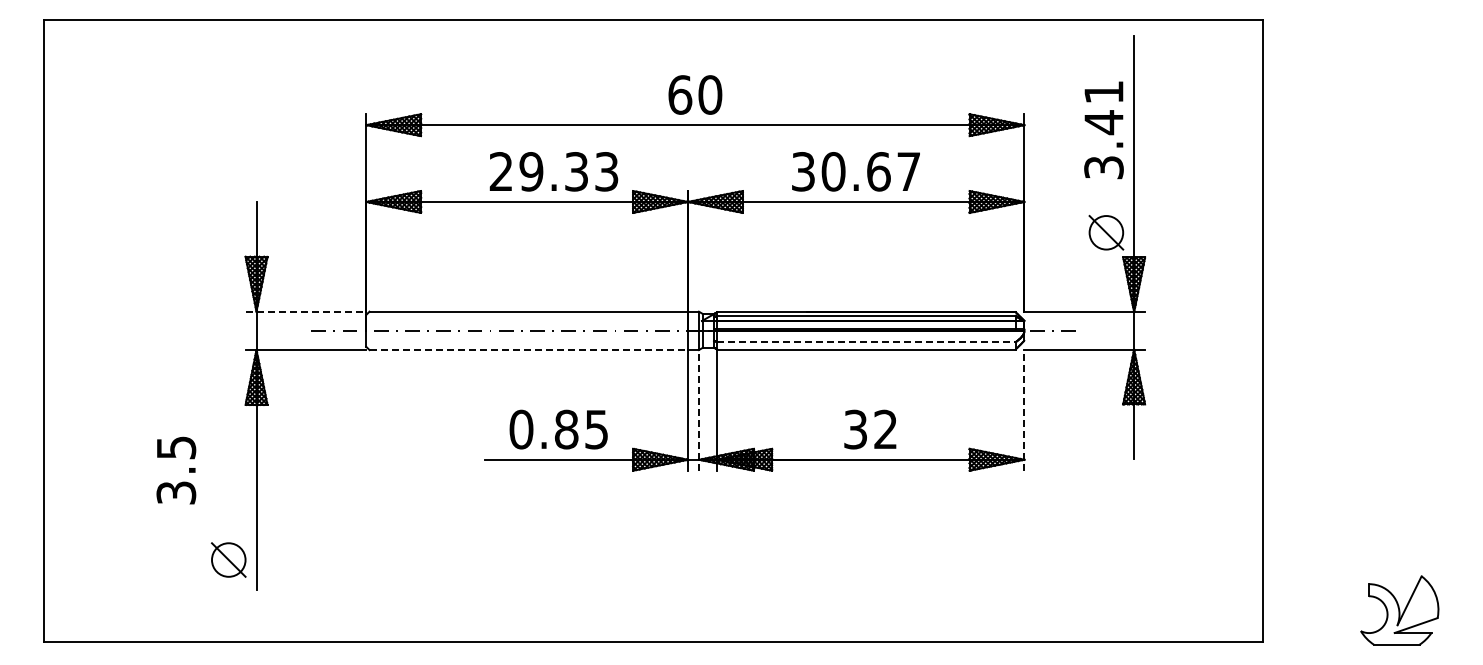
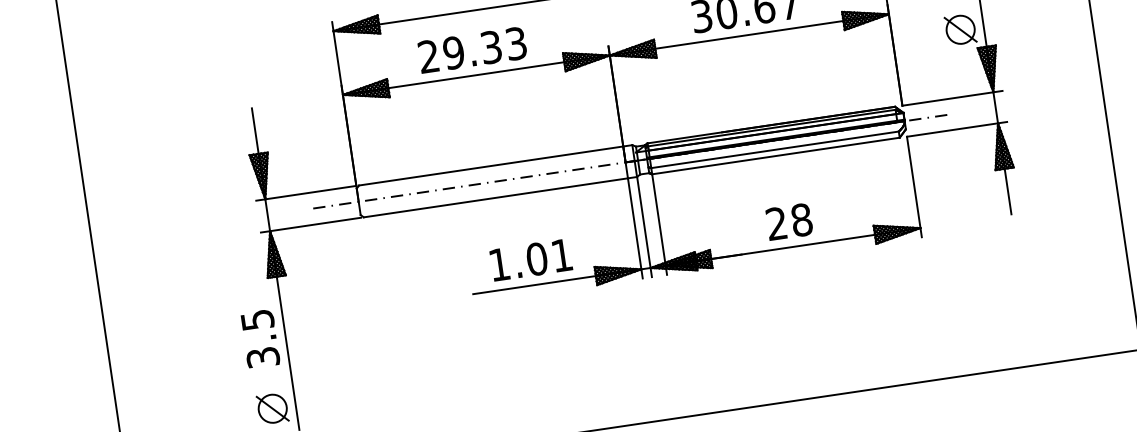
text: (553, 171) -> (472, 49), moved
line: (306, 311) -> (306, 193), dashed -> solid
line: (866, 342) -> (775, 150), dashed -> solid
line: (529, 350) -> (496, 198), dashed -> solid
line: (699, 409) -> (644, 226), dashed -> solid
line: (1024, 410) -> (914, 187), dashed -> solid
text: (558, 429) -> (530, 260), 0.85 -> 1.01
text: (870, 429) -> (789, 221), 32 -> 28
text: (176, 470) -> (260, 338), moved

